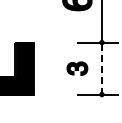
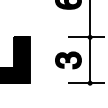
part: (77, 68) -> (68, 60), size x1.43
line: (101, 68) -> (89, 60), dashed -> solid

